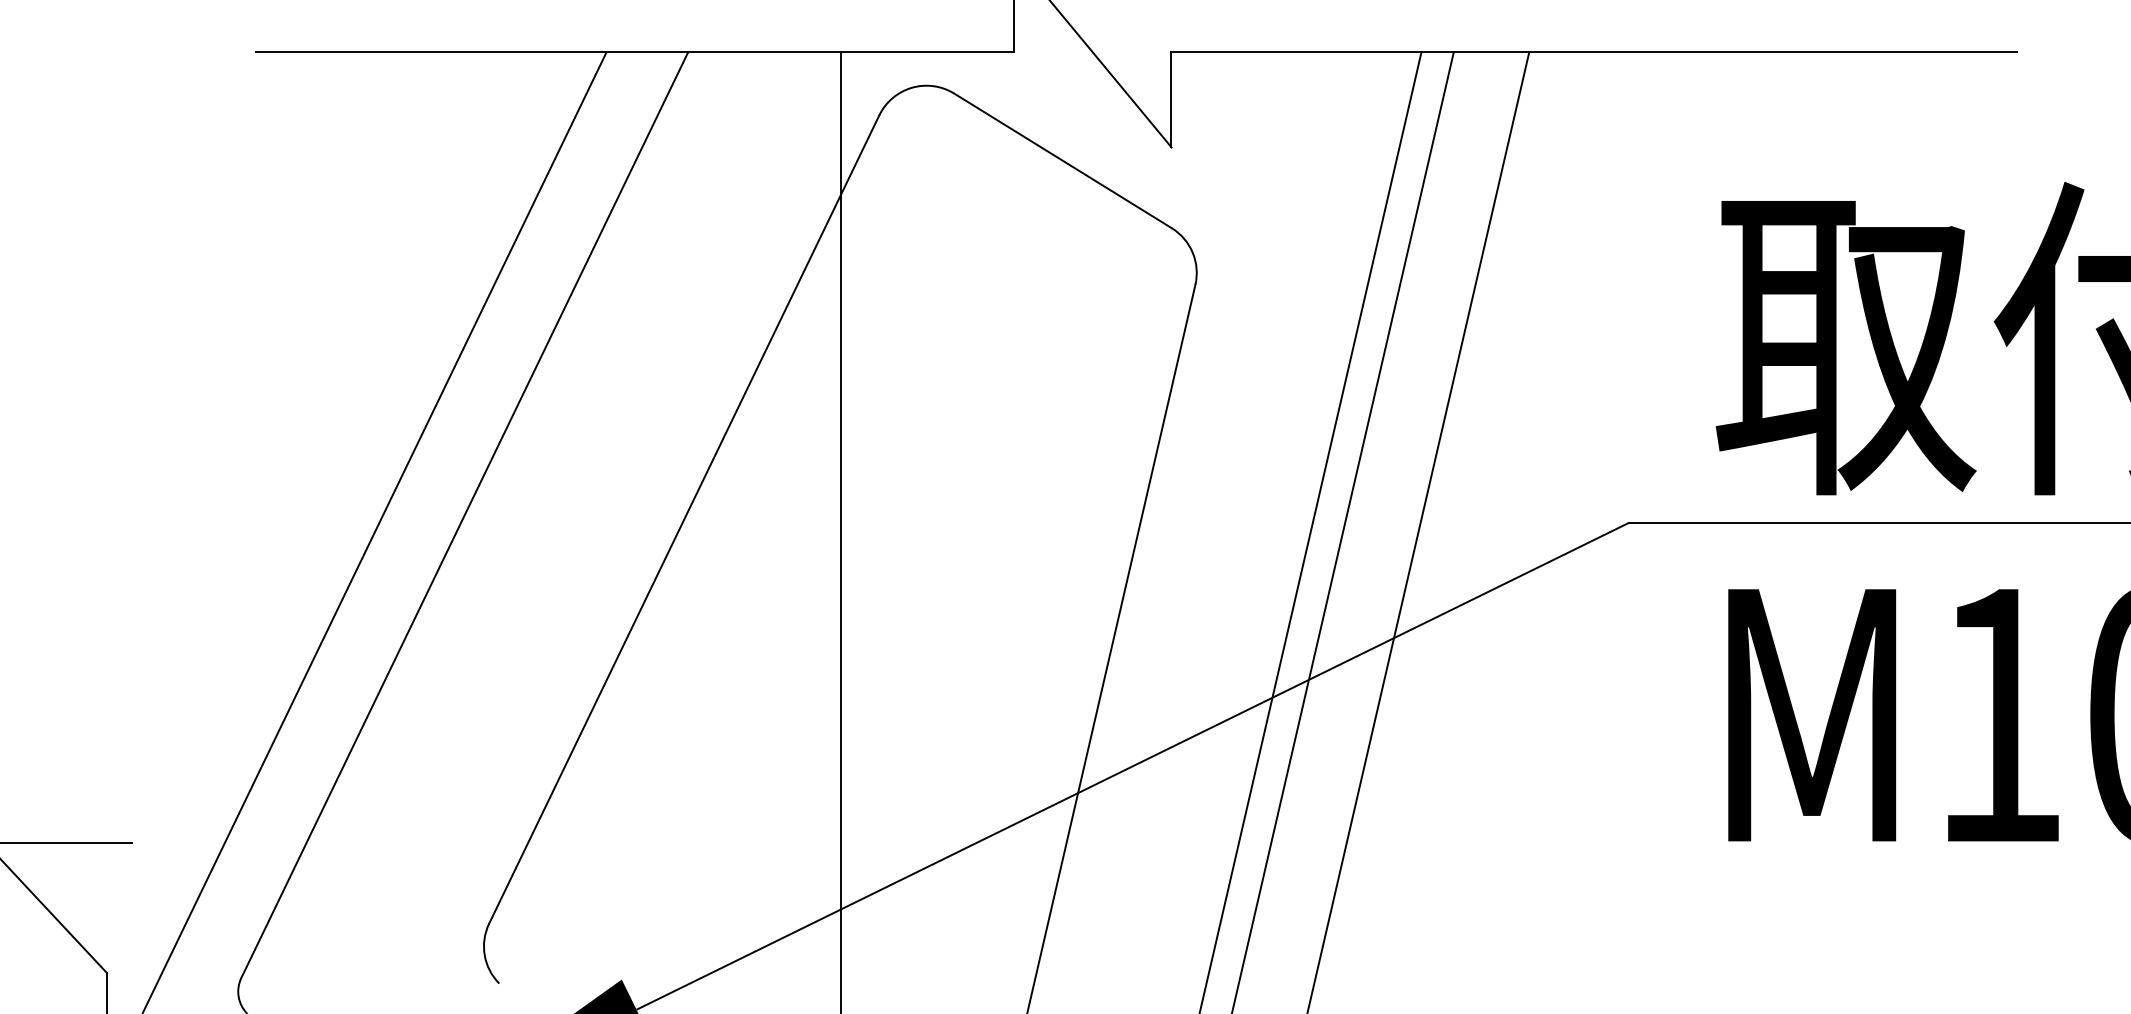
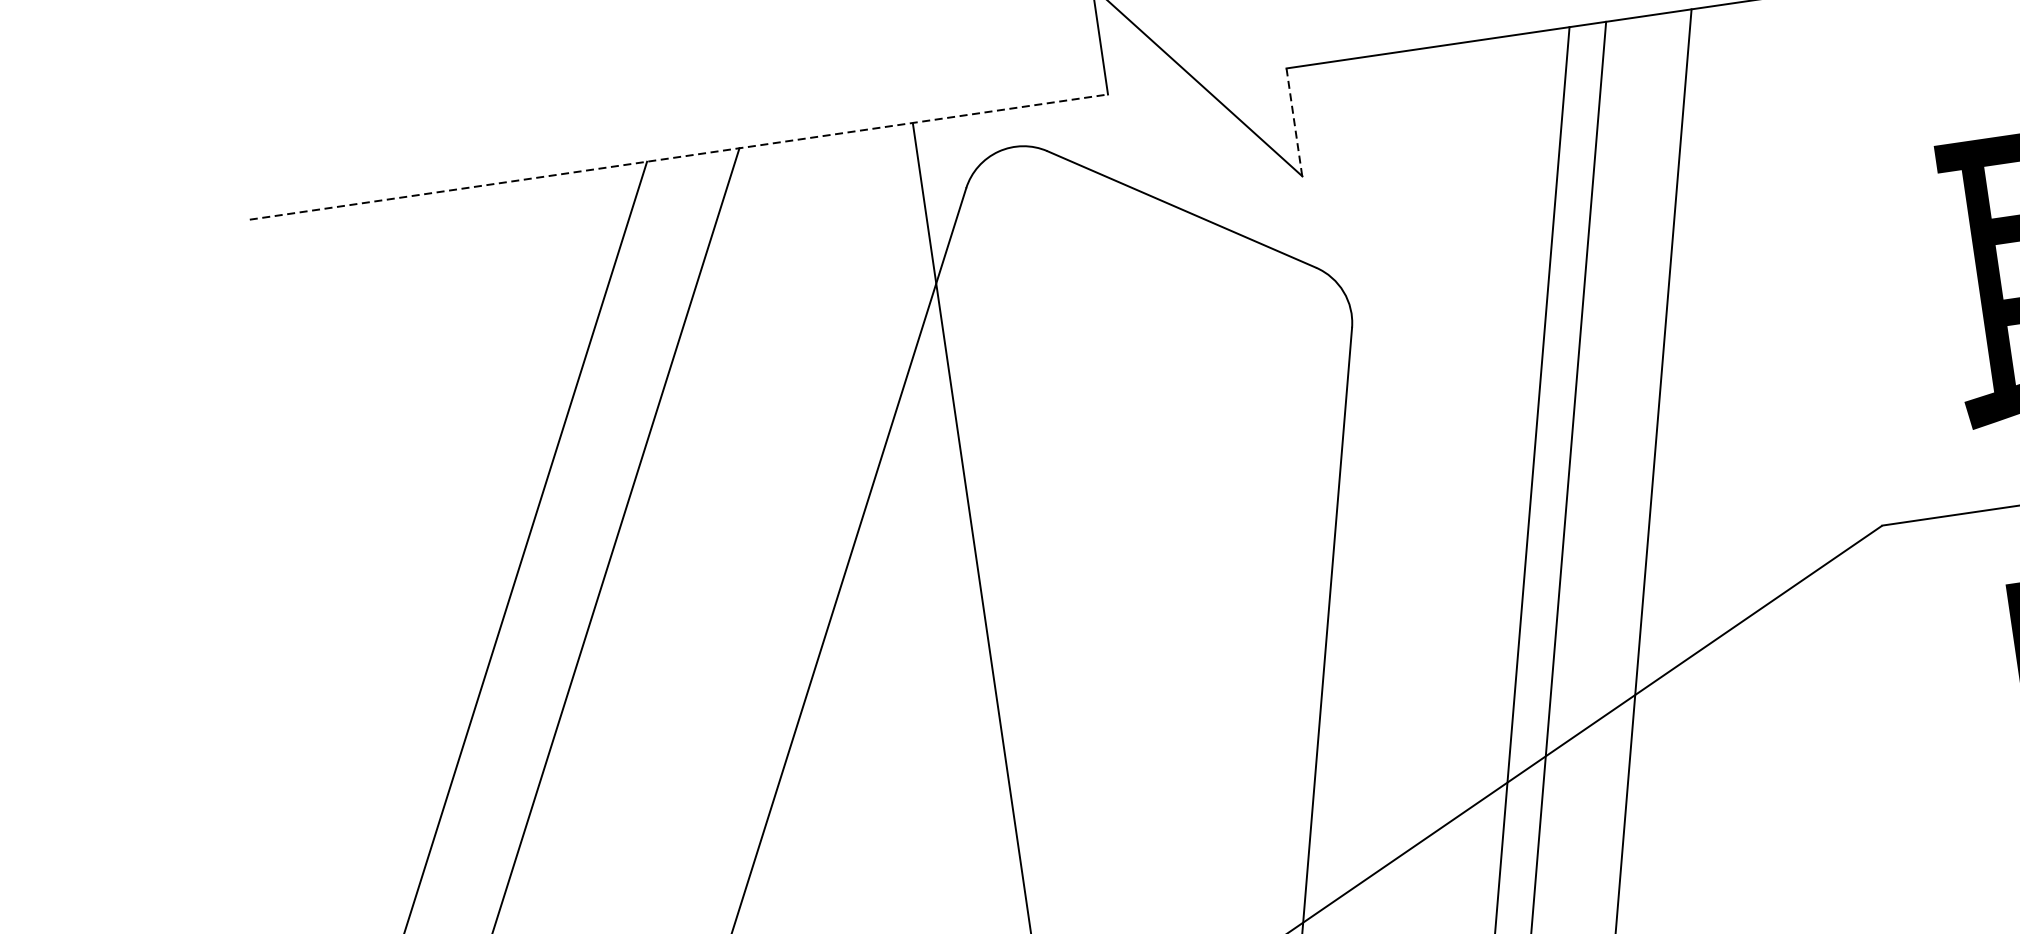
line: (635, 52) -> (679, 157), solid -> dashed
line: (1171, 99) -> (1294, 122), solid -> dashed

